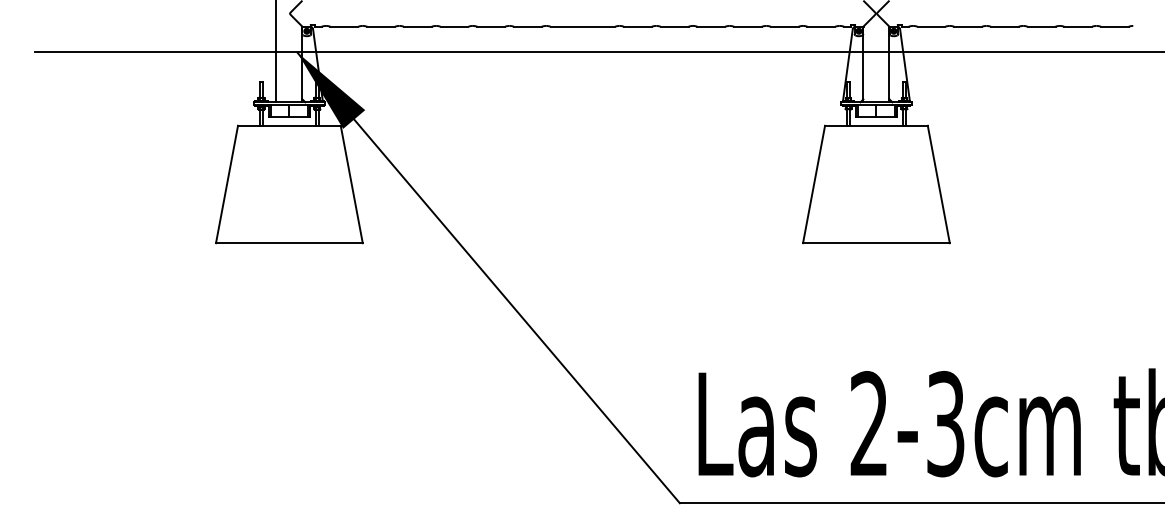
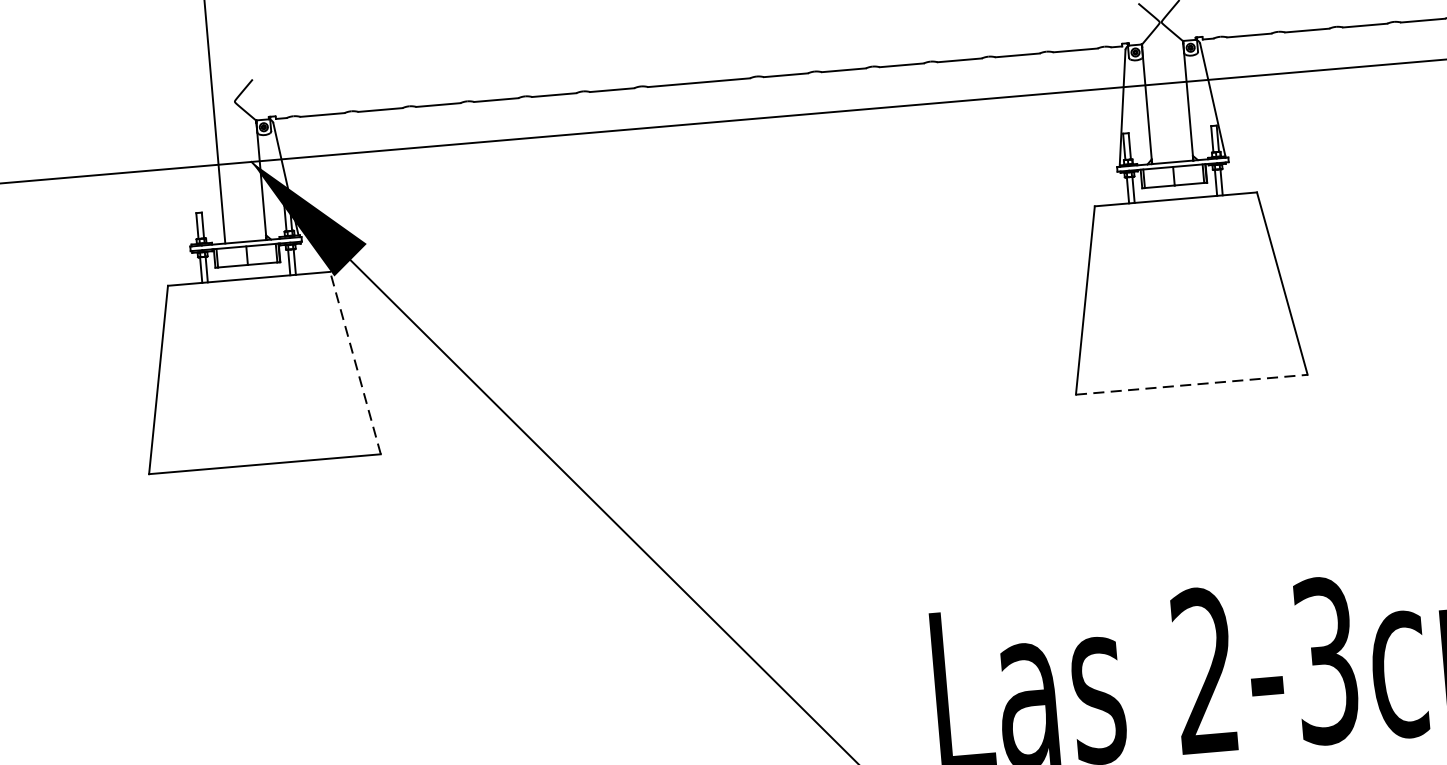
line: (351, 184) -> (355, 363), solid -> dashed
line: (876, 243) -> (1191, 385), solid -> dashed

